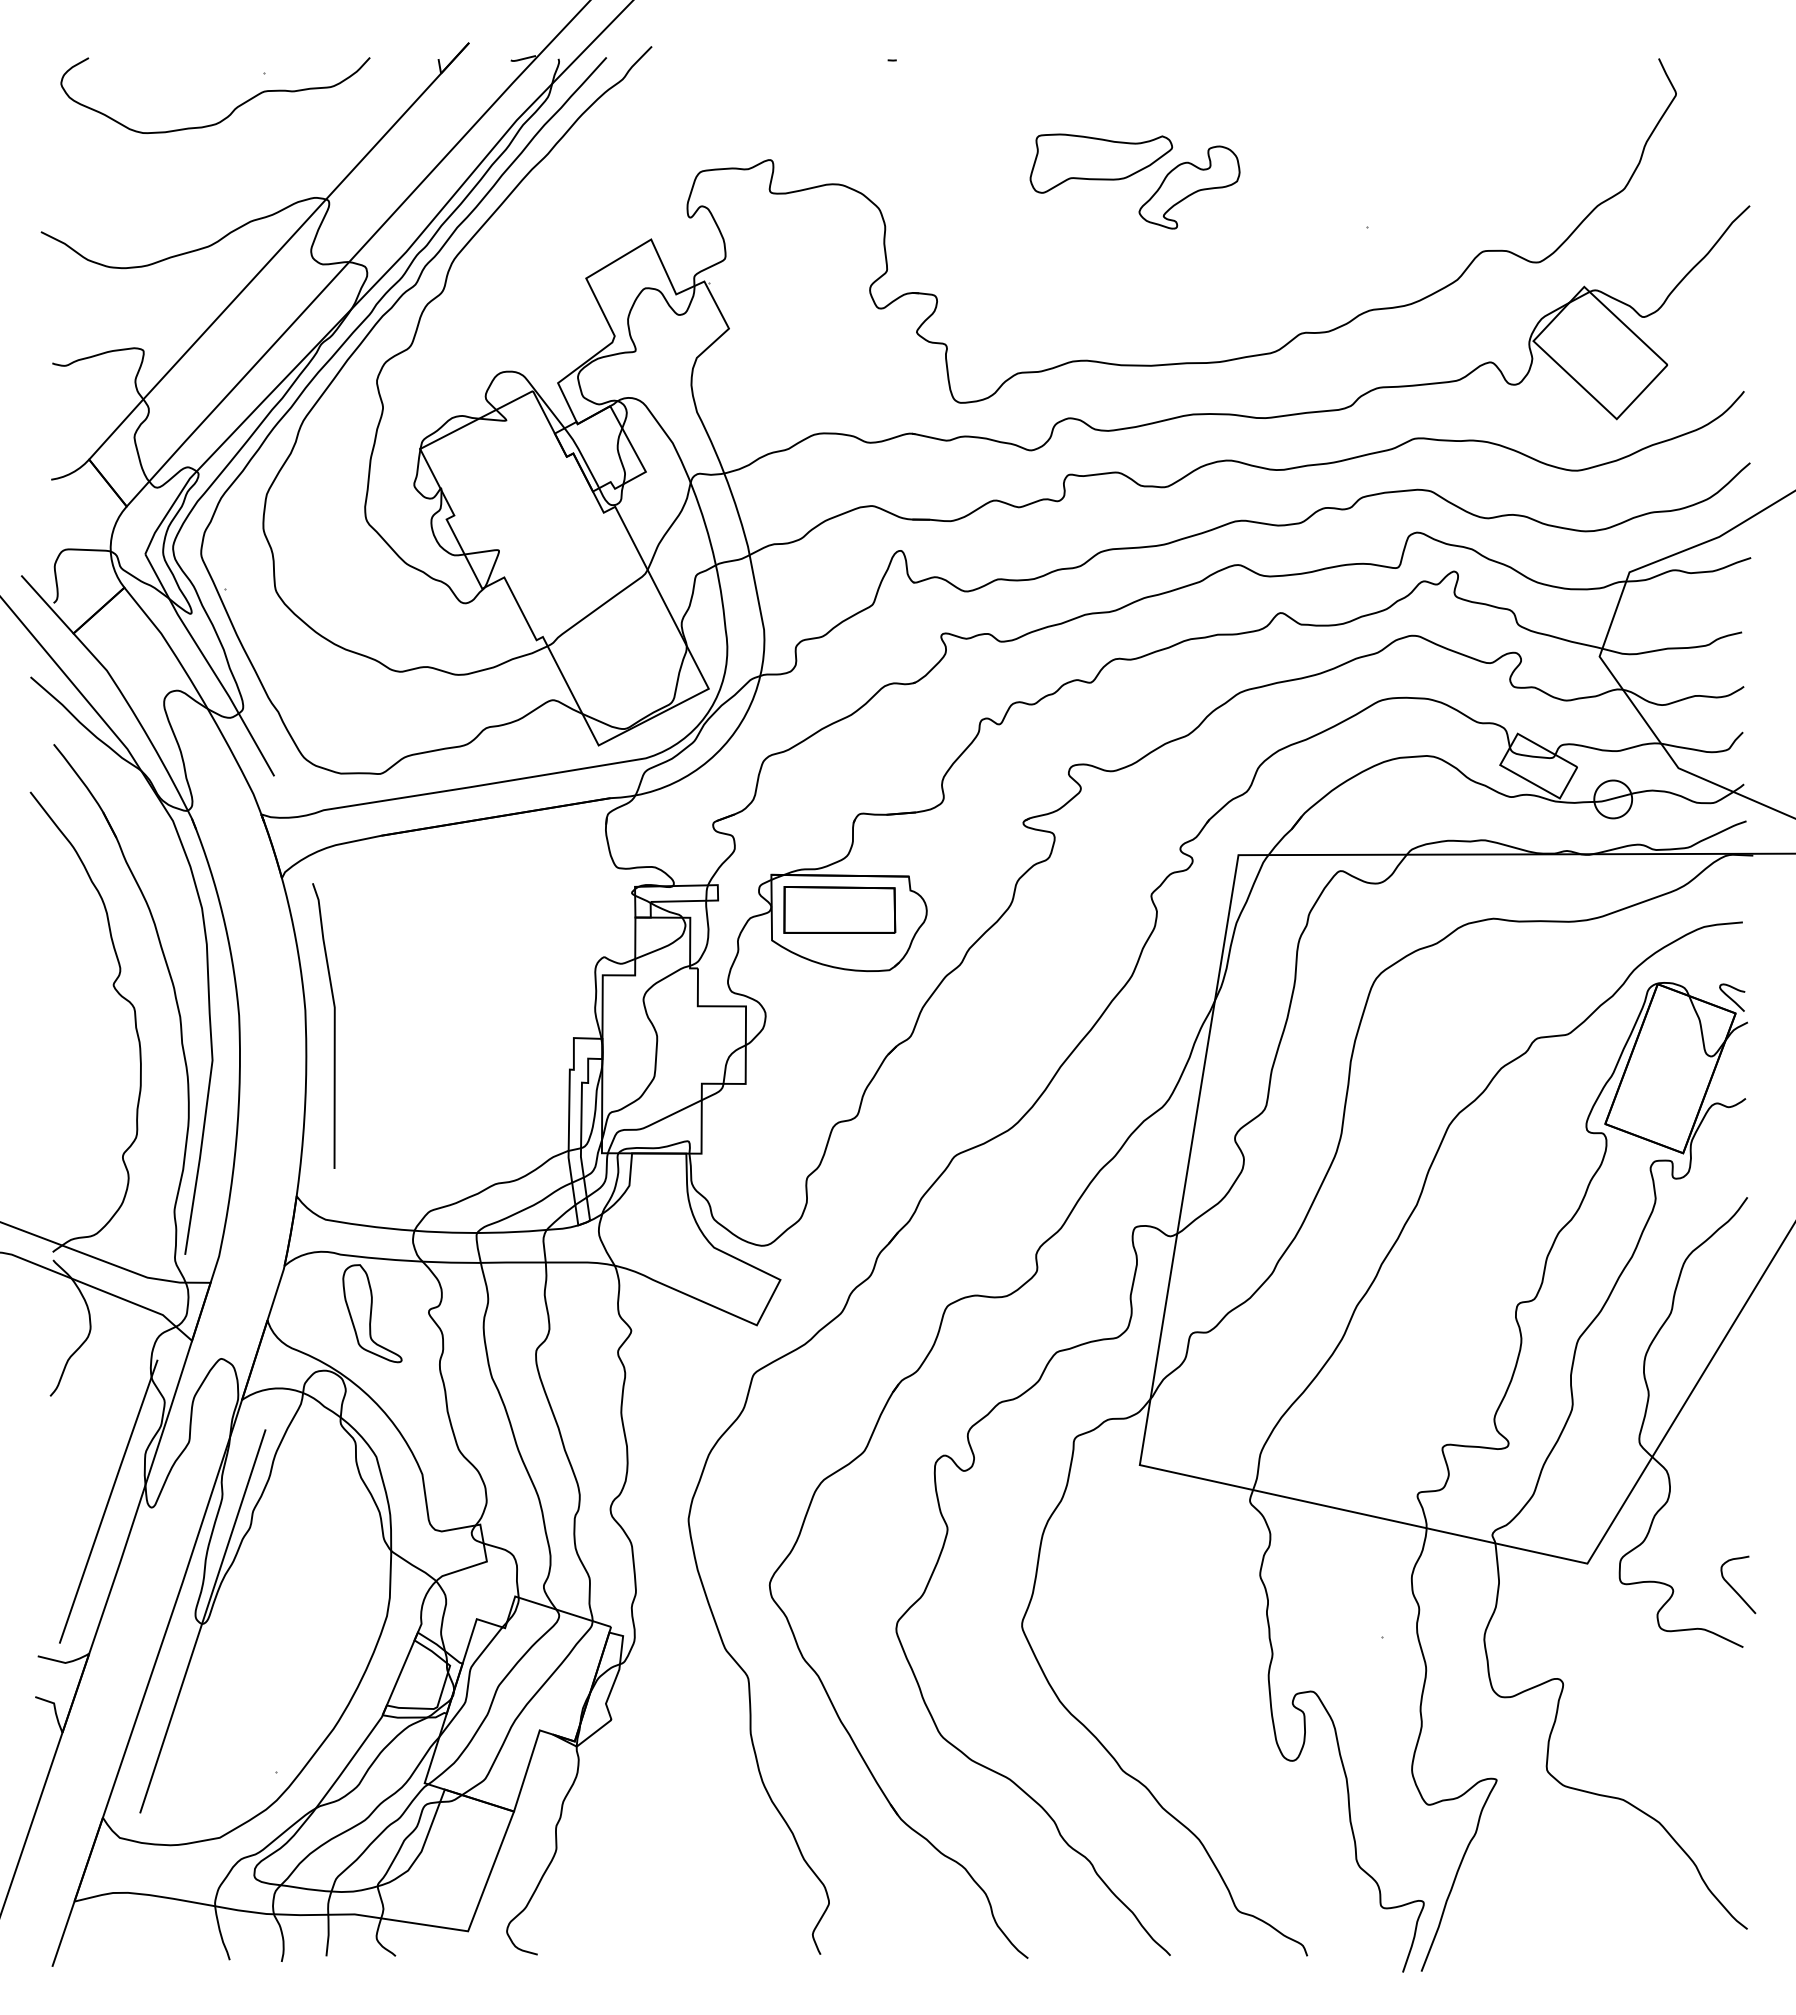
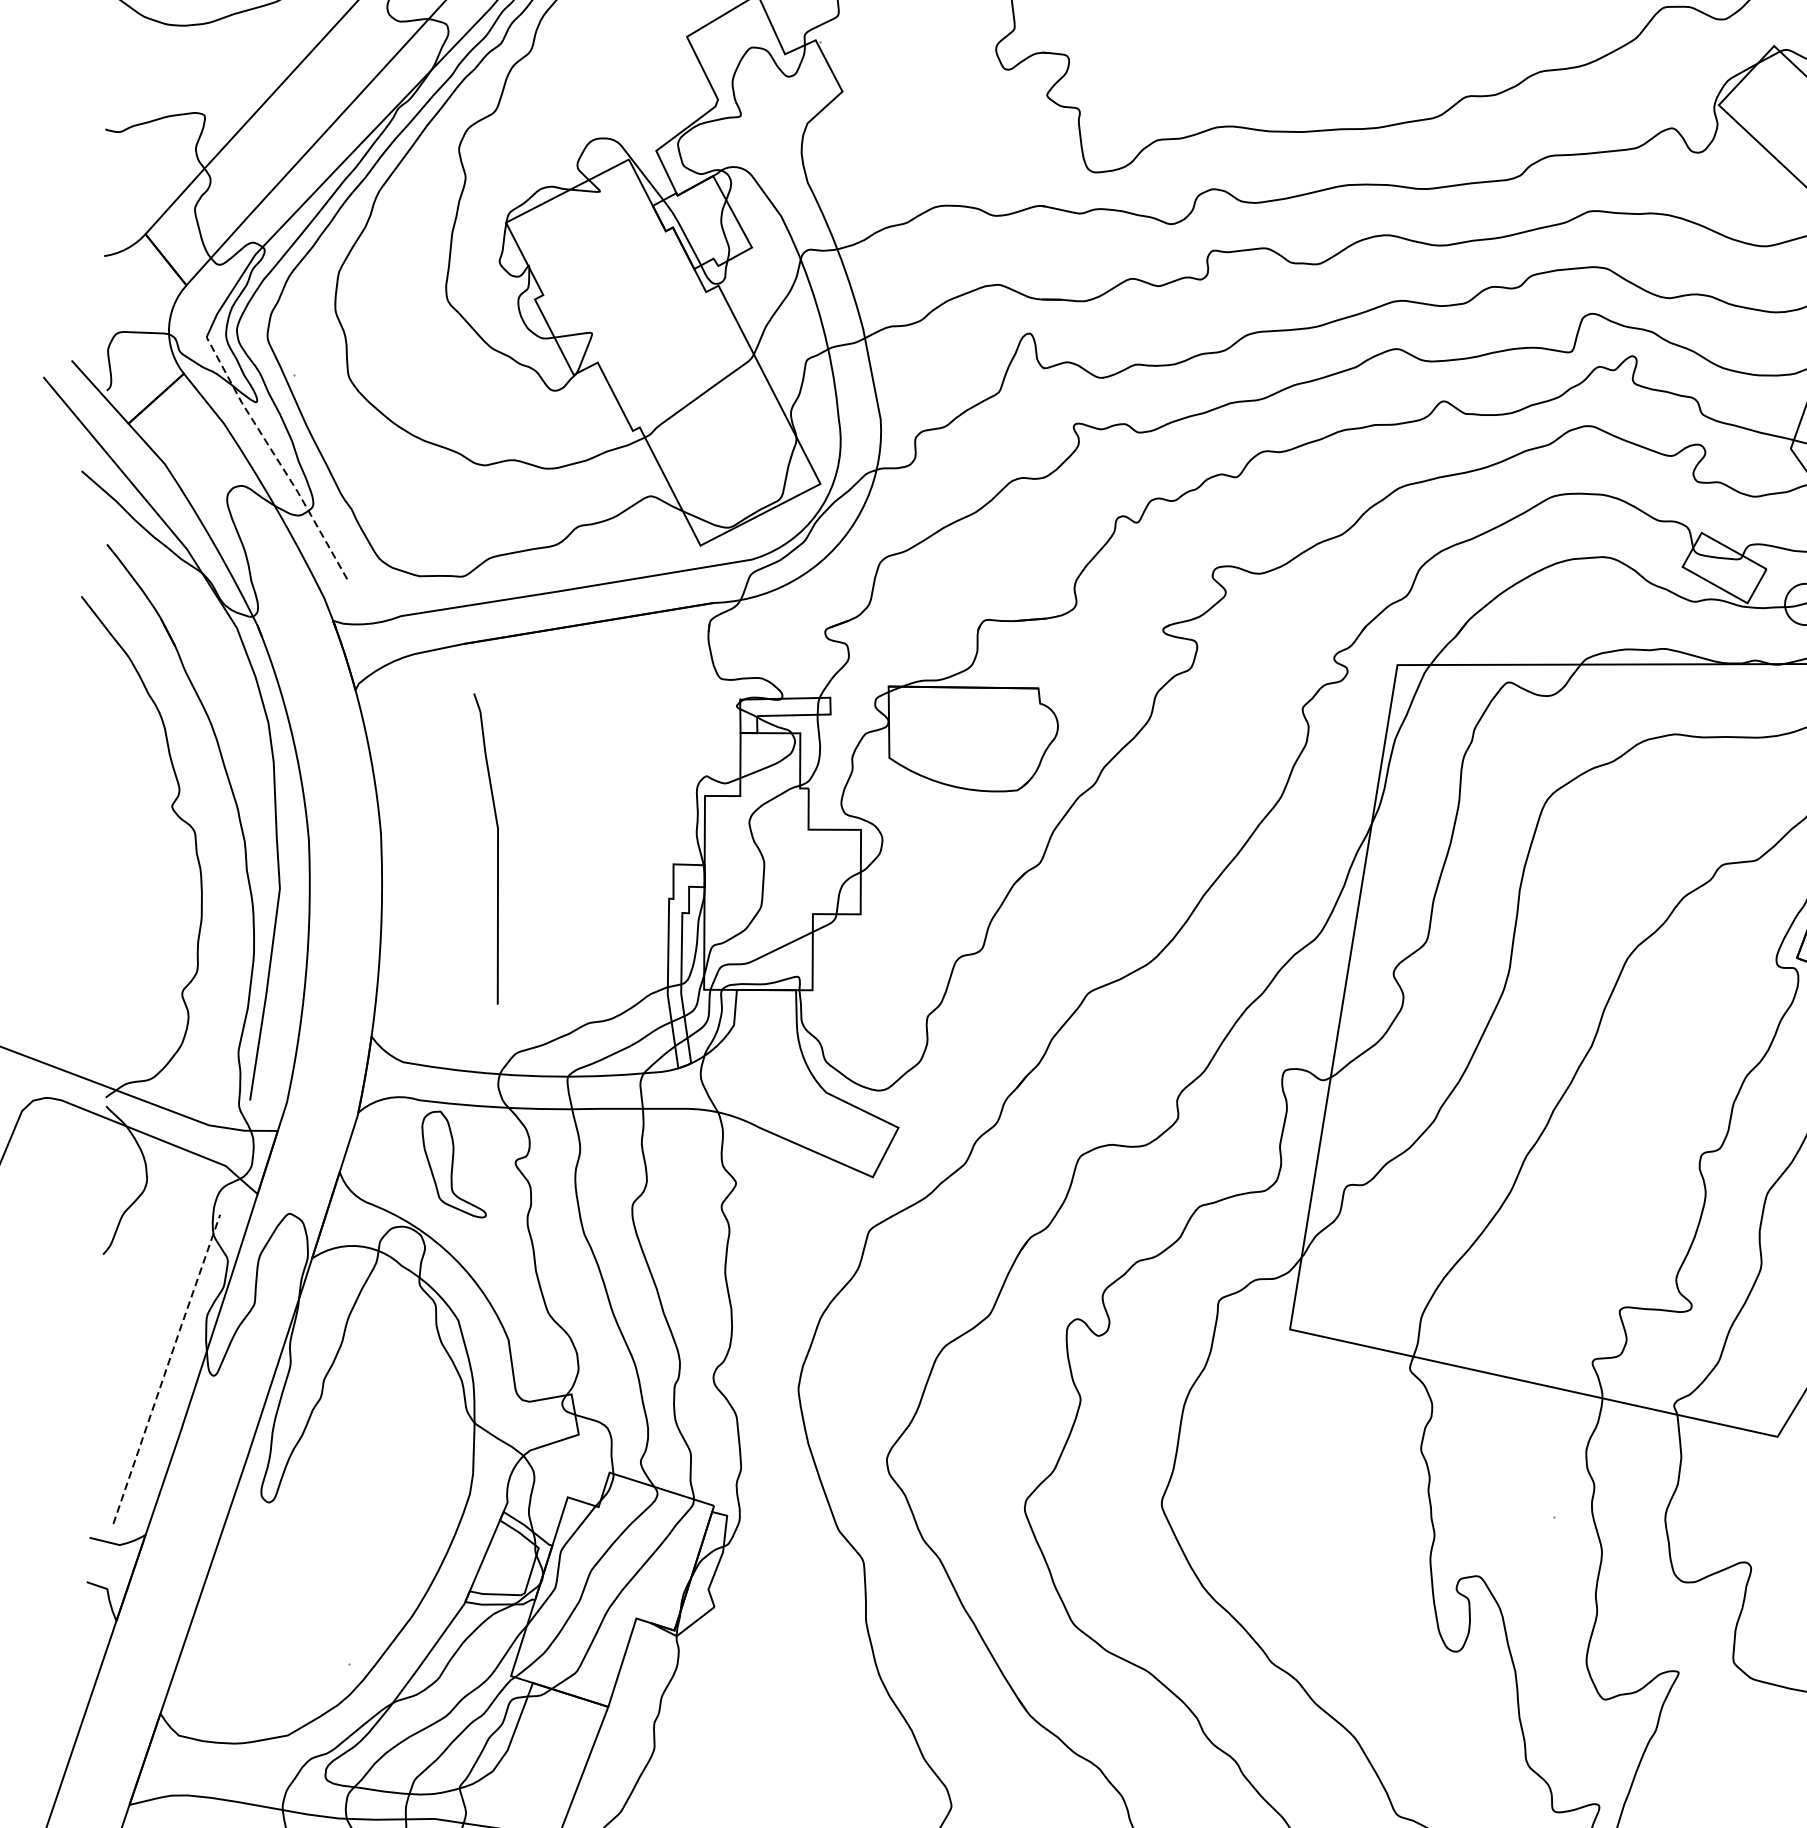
line: (209, 664) -> (276, 457), solid -> dashed
part: (839, 909) -> (962, 724), removed
curve: (333, 1025) -> (496, 848), moved
line: (108, 1500) -> (166, 1368), solid -> dashed
line: (202, 1621) -> (268, 1499), removed

